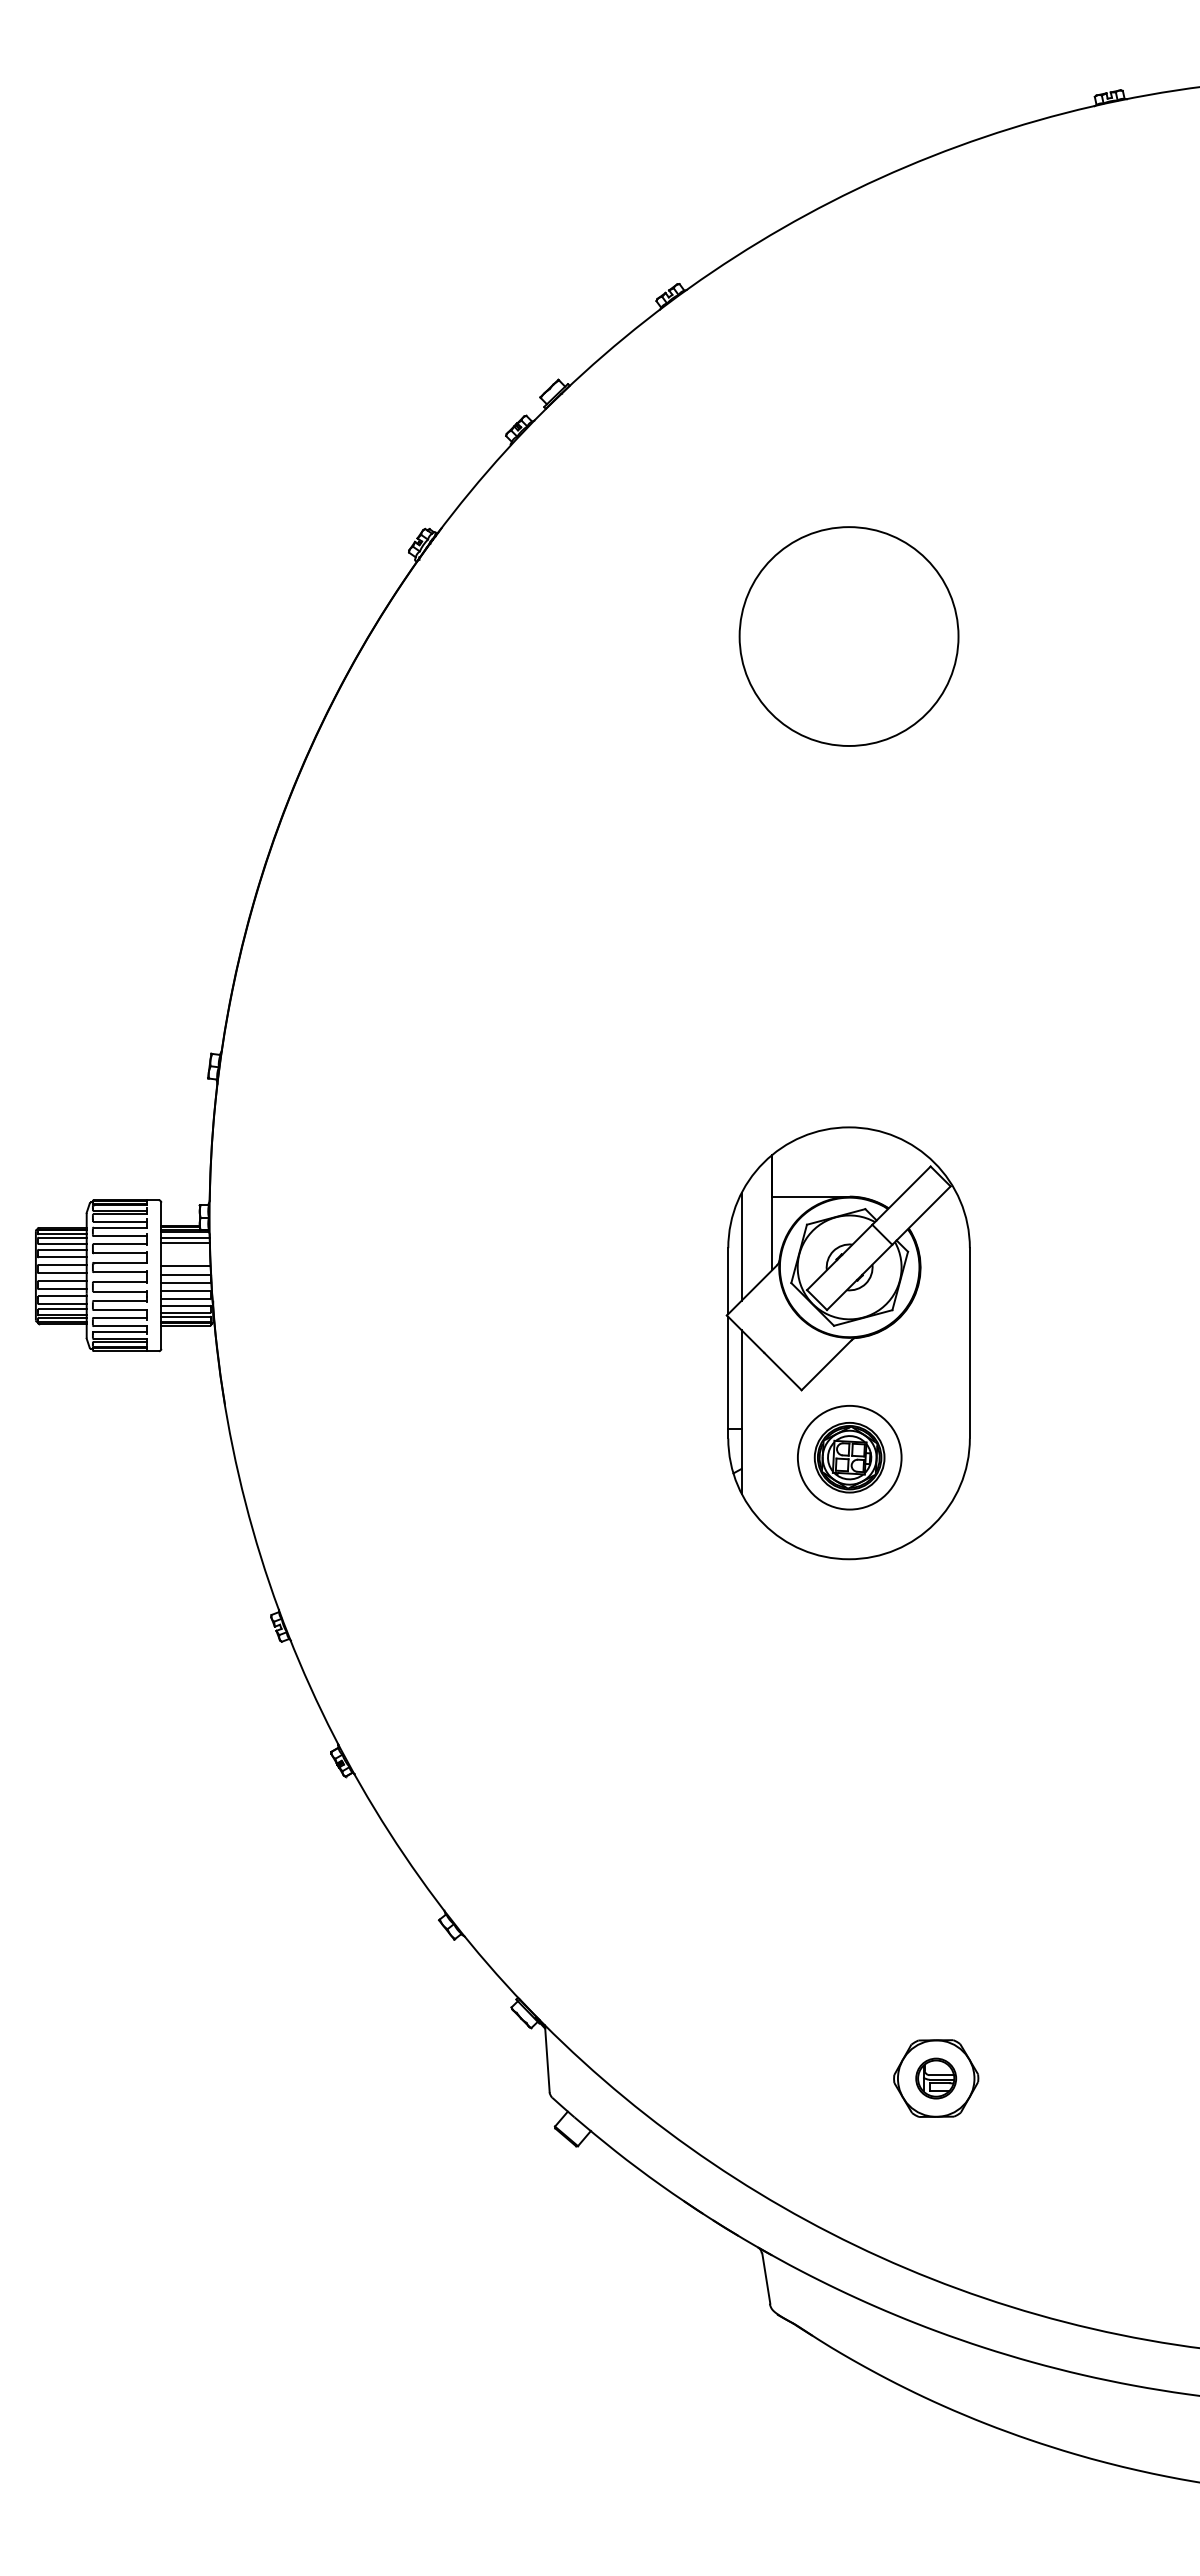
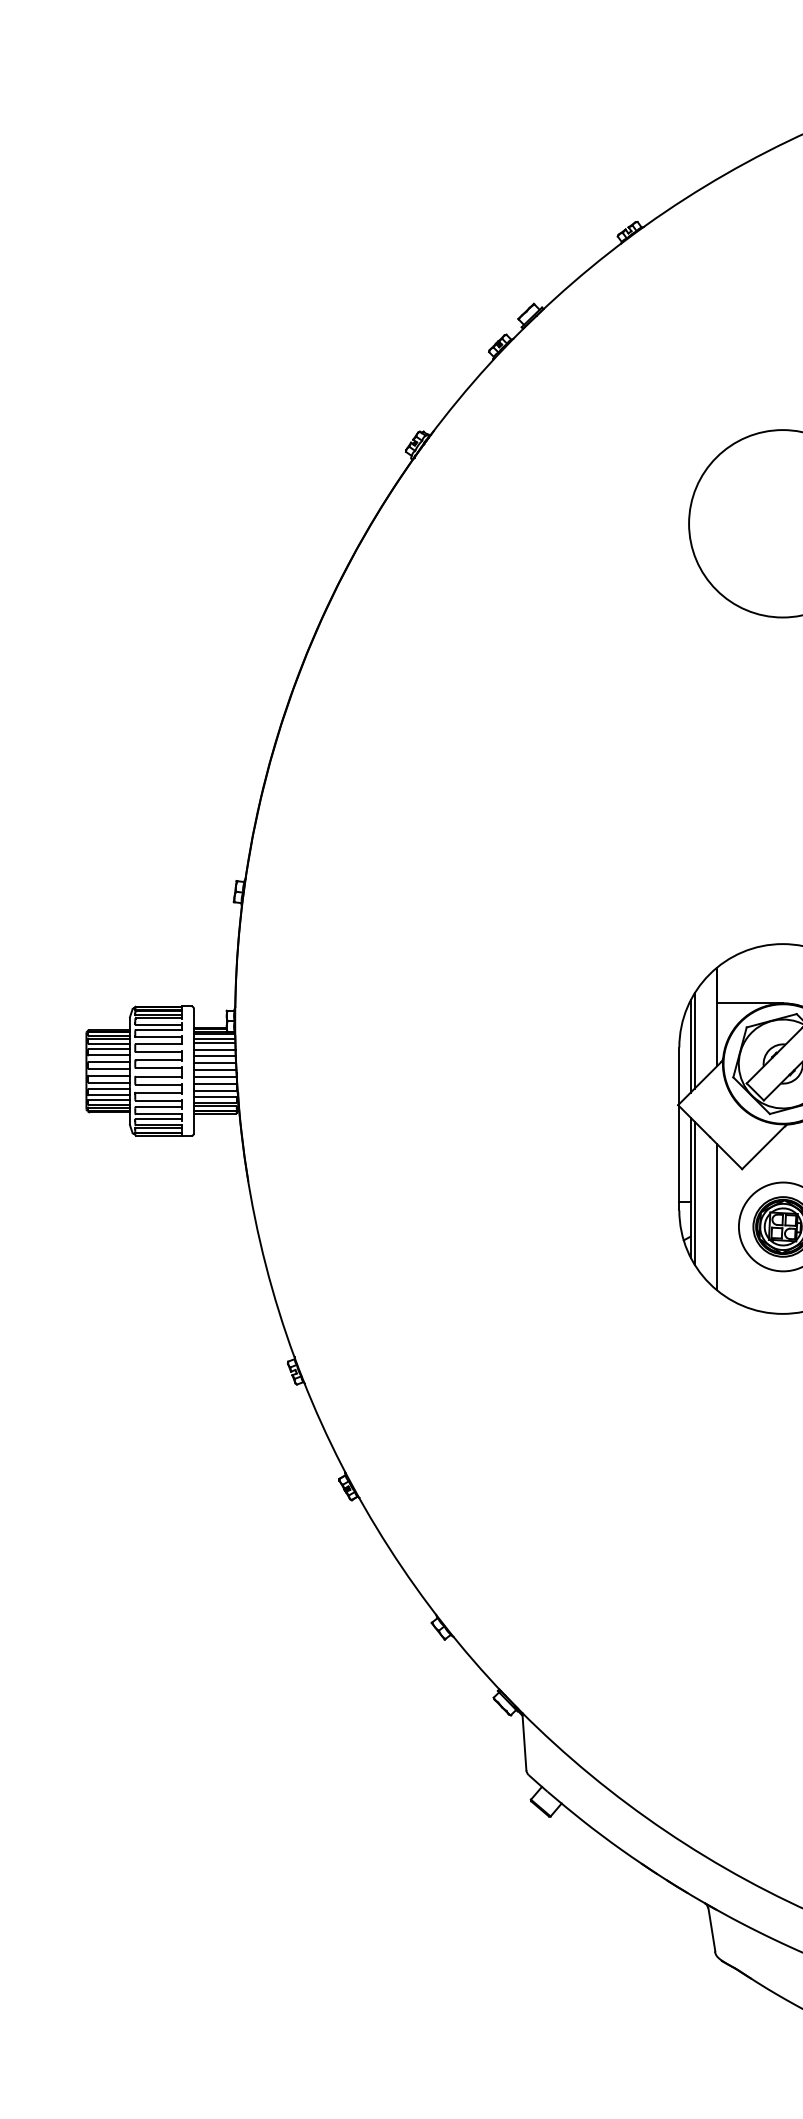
line: (746, 1240) -> (694, 1040), added
line: (185, 1250) -> (214, 1049), added
line: (185, 1258) -> (214, 1056), added
line: (746, 1417) -> (694, 1192), added
line: (772, 1445) -> (717, 1216), added

